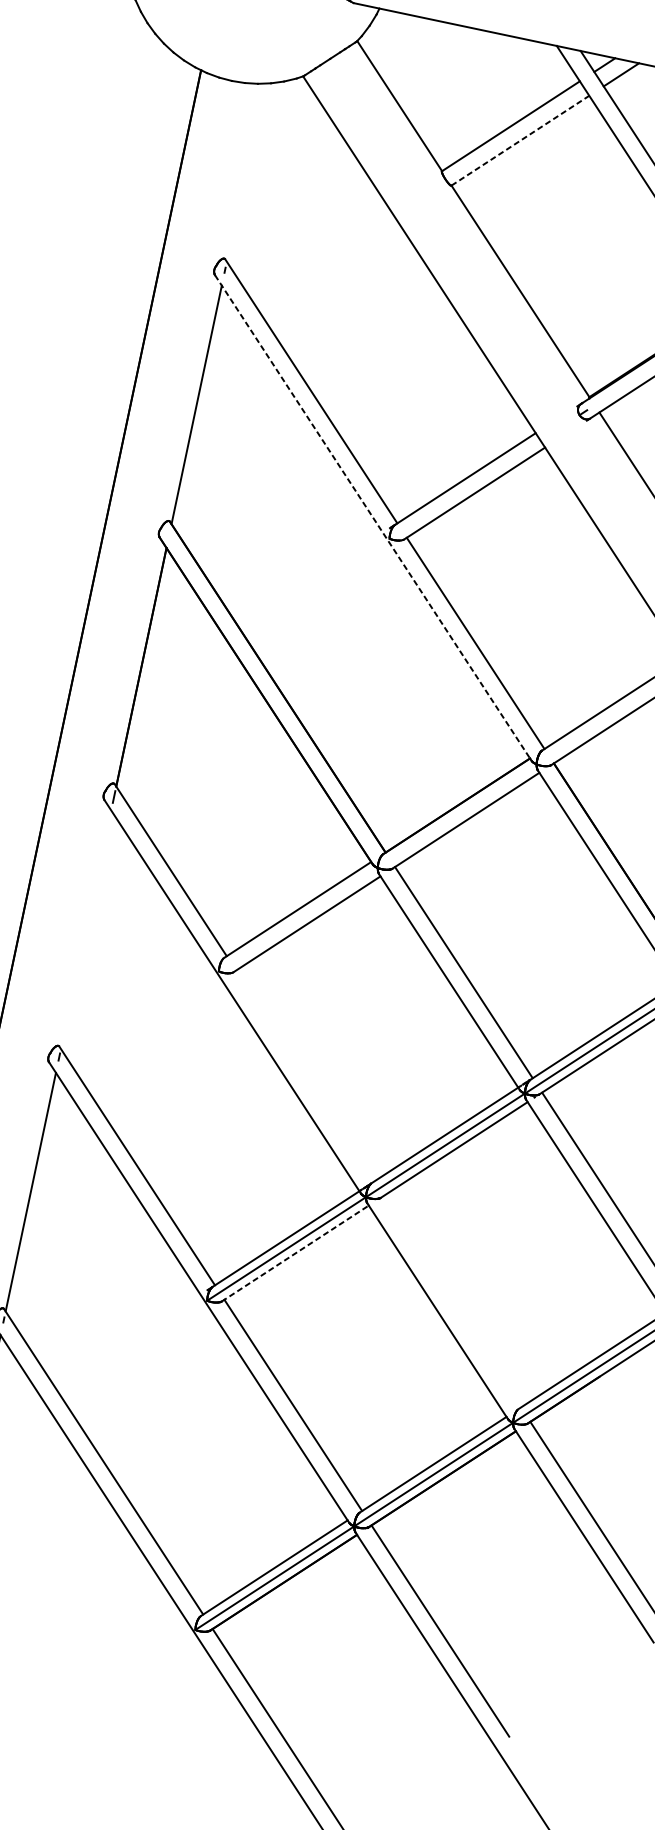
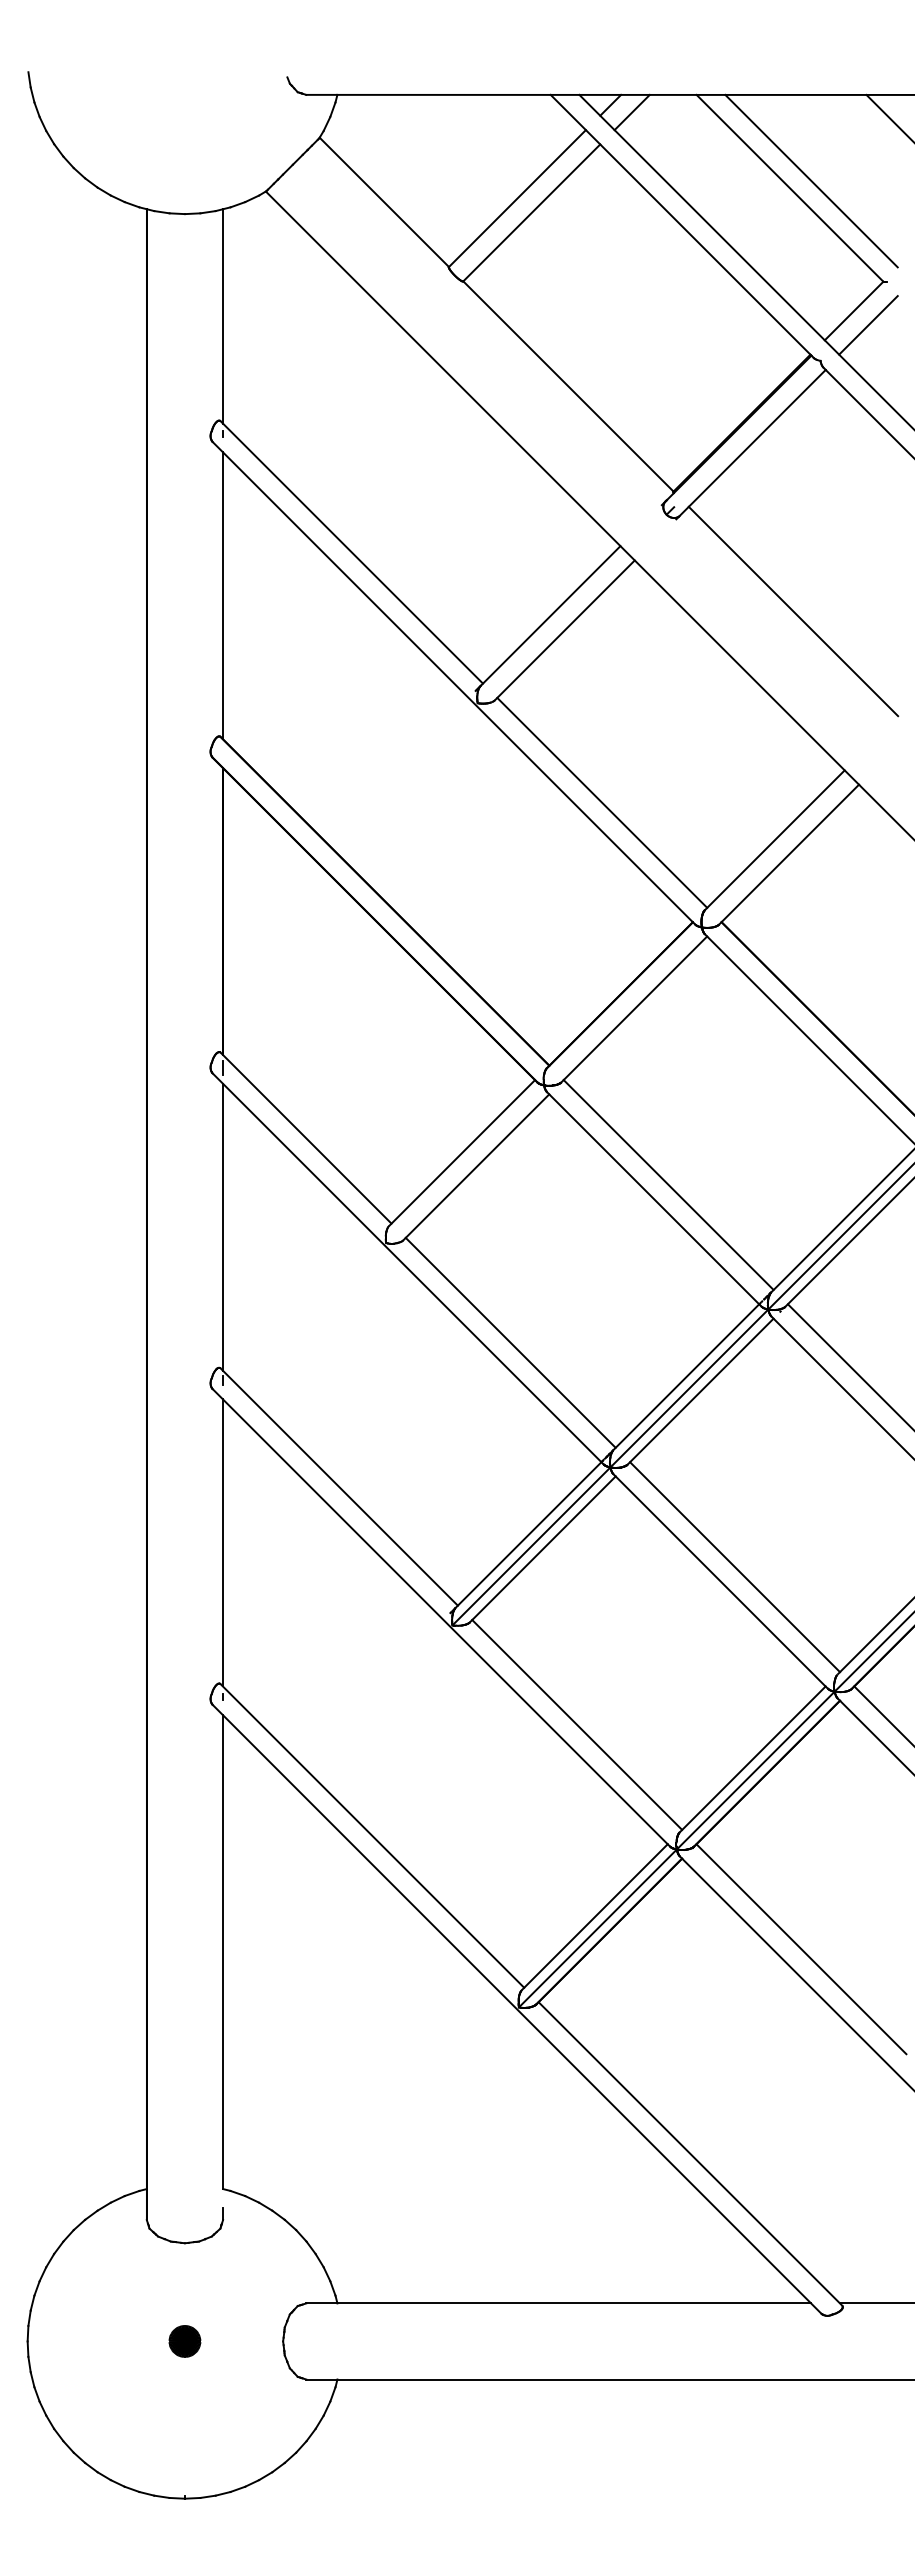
line: (520, 140) -> (531, 212), dashed -> solid
line: (246, 172) -> (223, 316), added
line: (372, 517) -> (452, 682), dashed -> solid
line: (86, 929) -> (223, 1226), added
line: (304, 1075) -> (510, 1342), added
line: (295, 1253) -> (542, 1549), dashed -> solid
line: (452, 1302) -> (735, 1567), added

